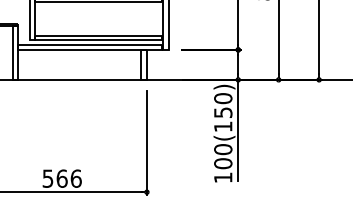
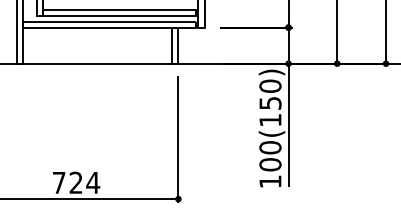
text: (62, 178) -> (76, 182), 566 -> 724

